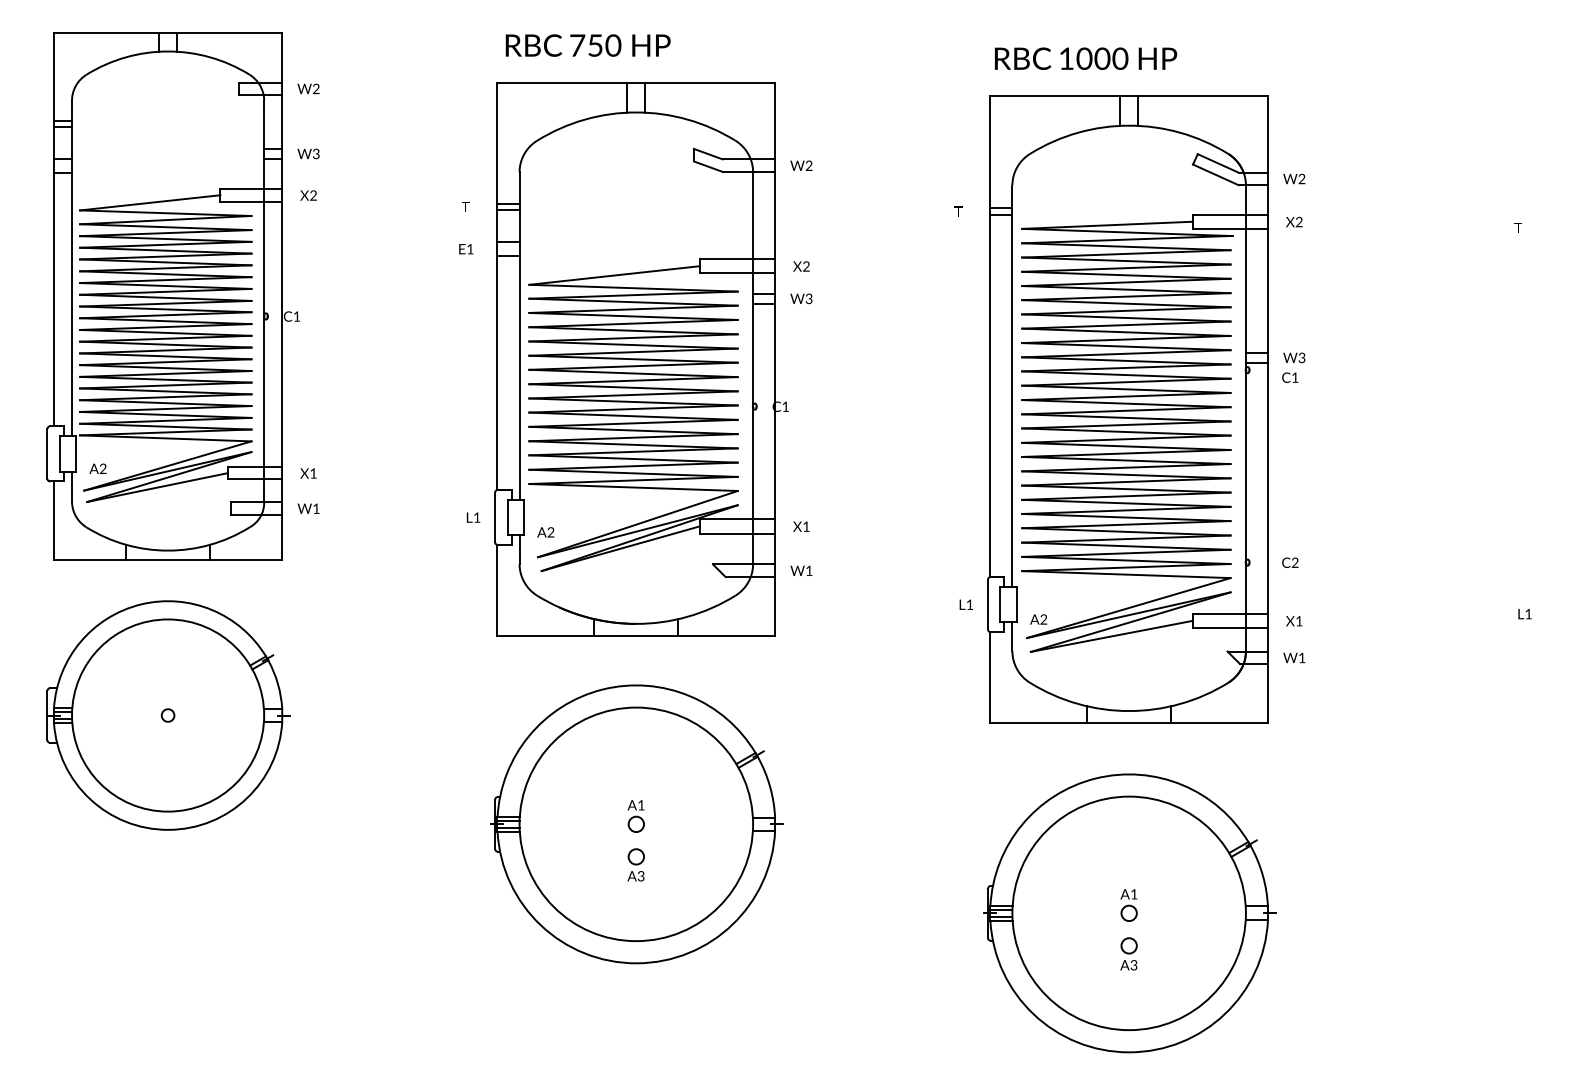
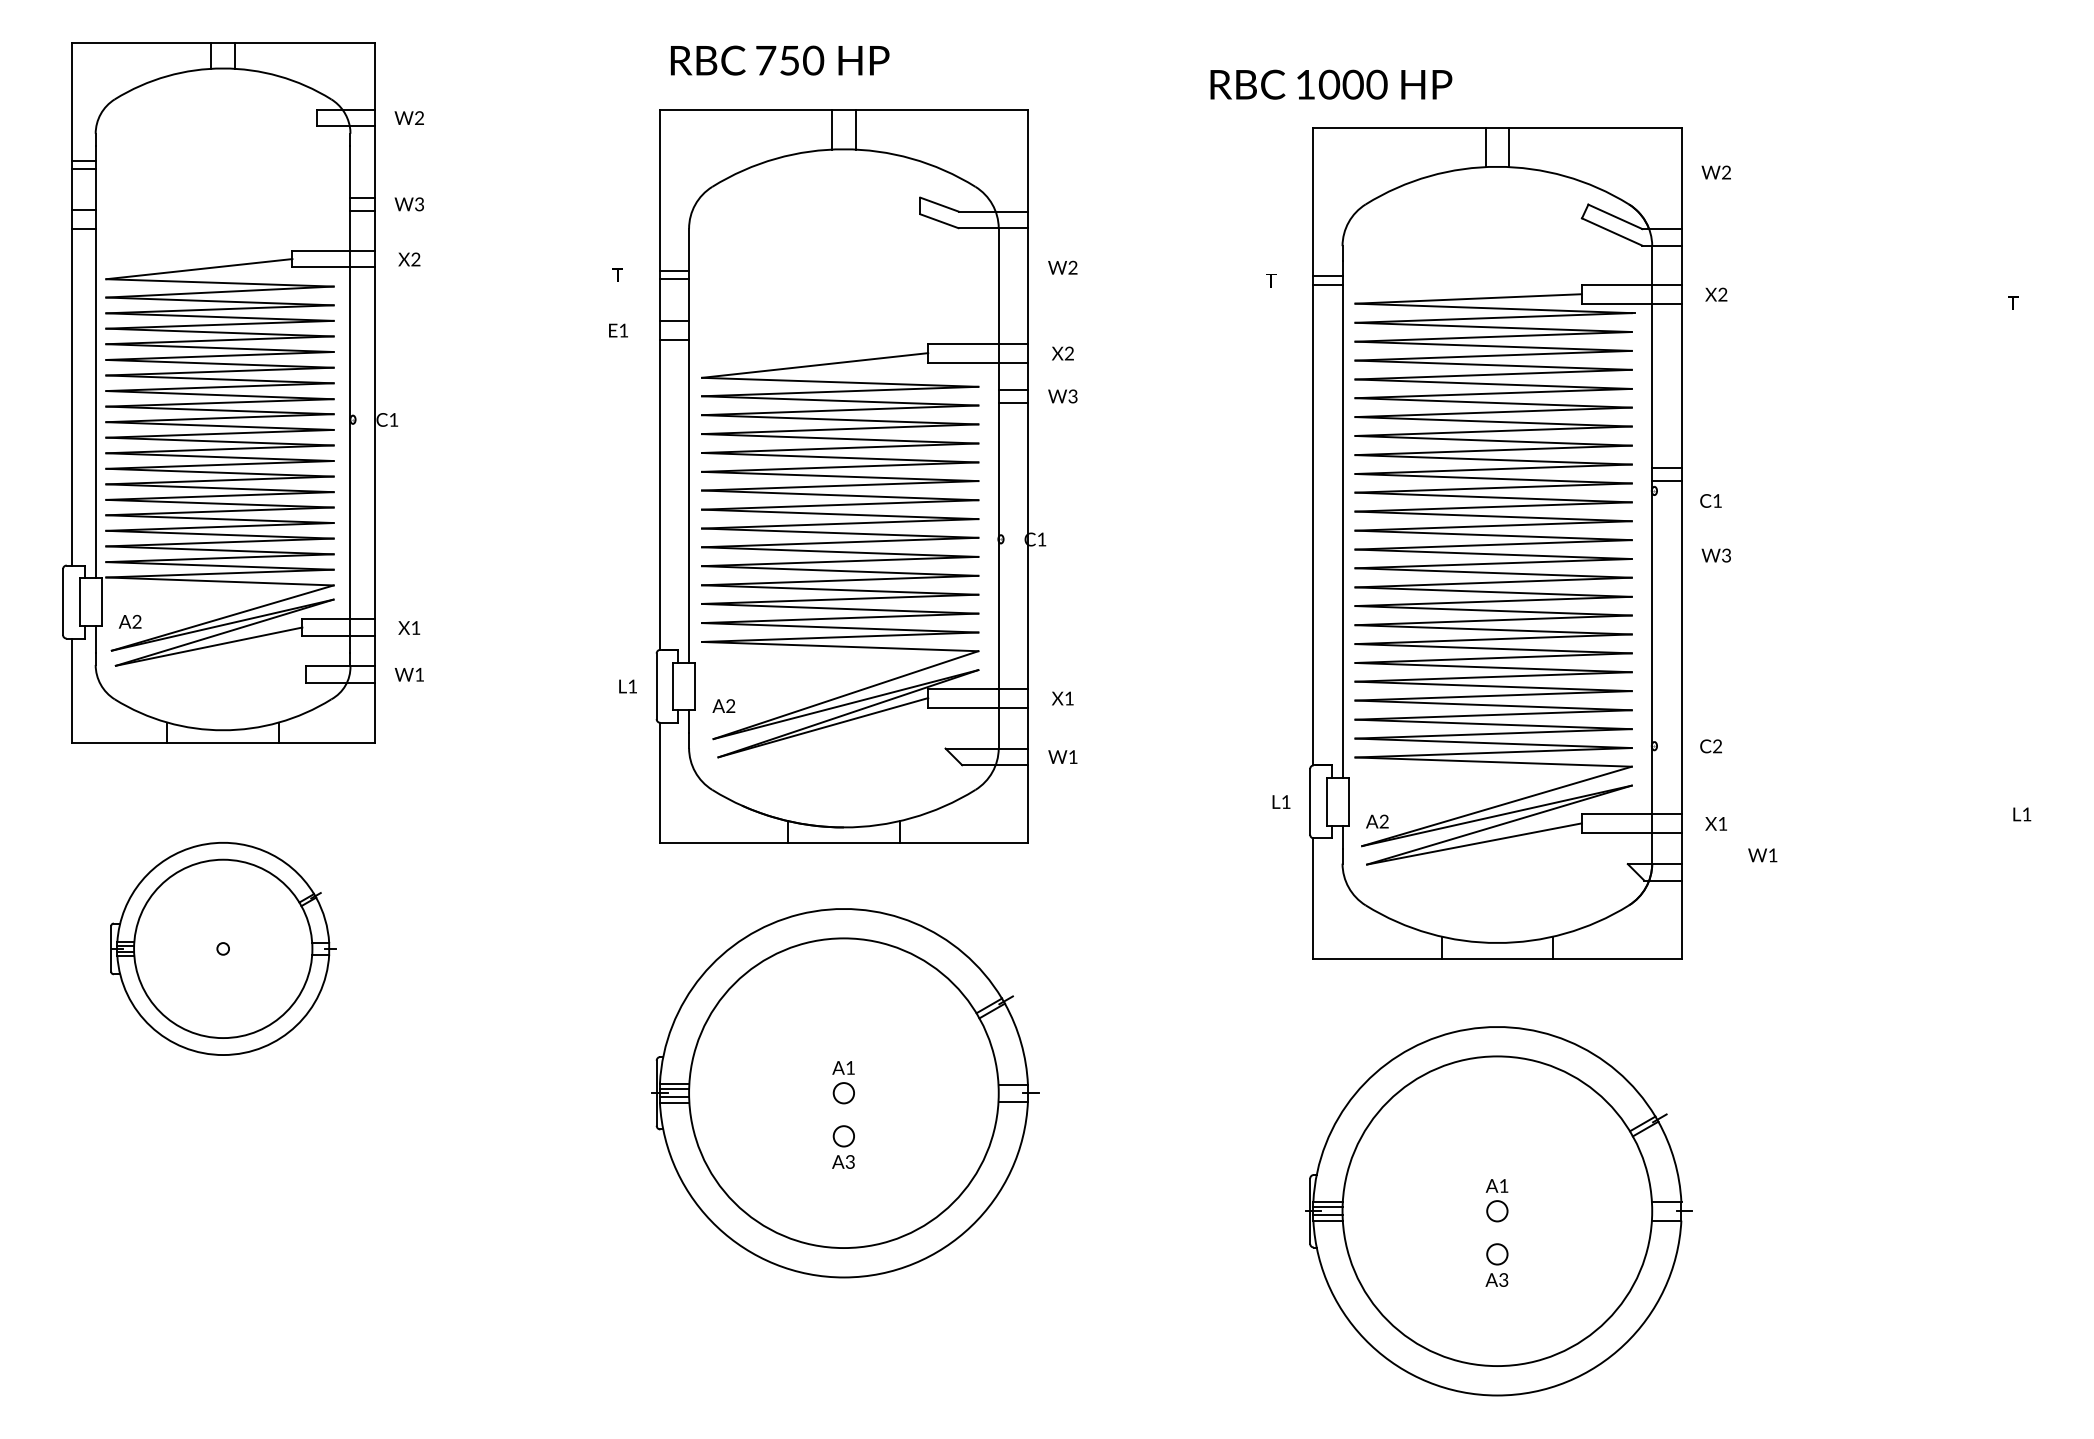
text: (1086, 58) -> (1332, 84), moved
text: (801, 165) -> (1062, 267), moved
text: (1294, 178) -> (1716, 171), moved
text: (1294, 357) -> (1716, 555), moved
text: (1294, 657) -> (1762, 854), moved
part: (168, 715) -> (223, 948), size x0.7

